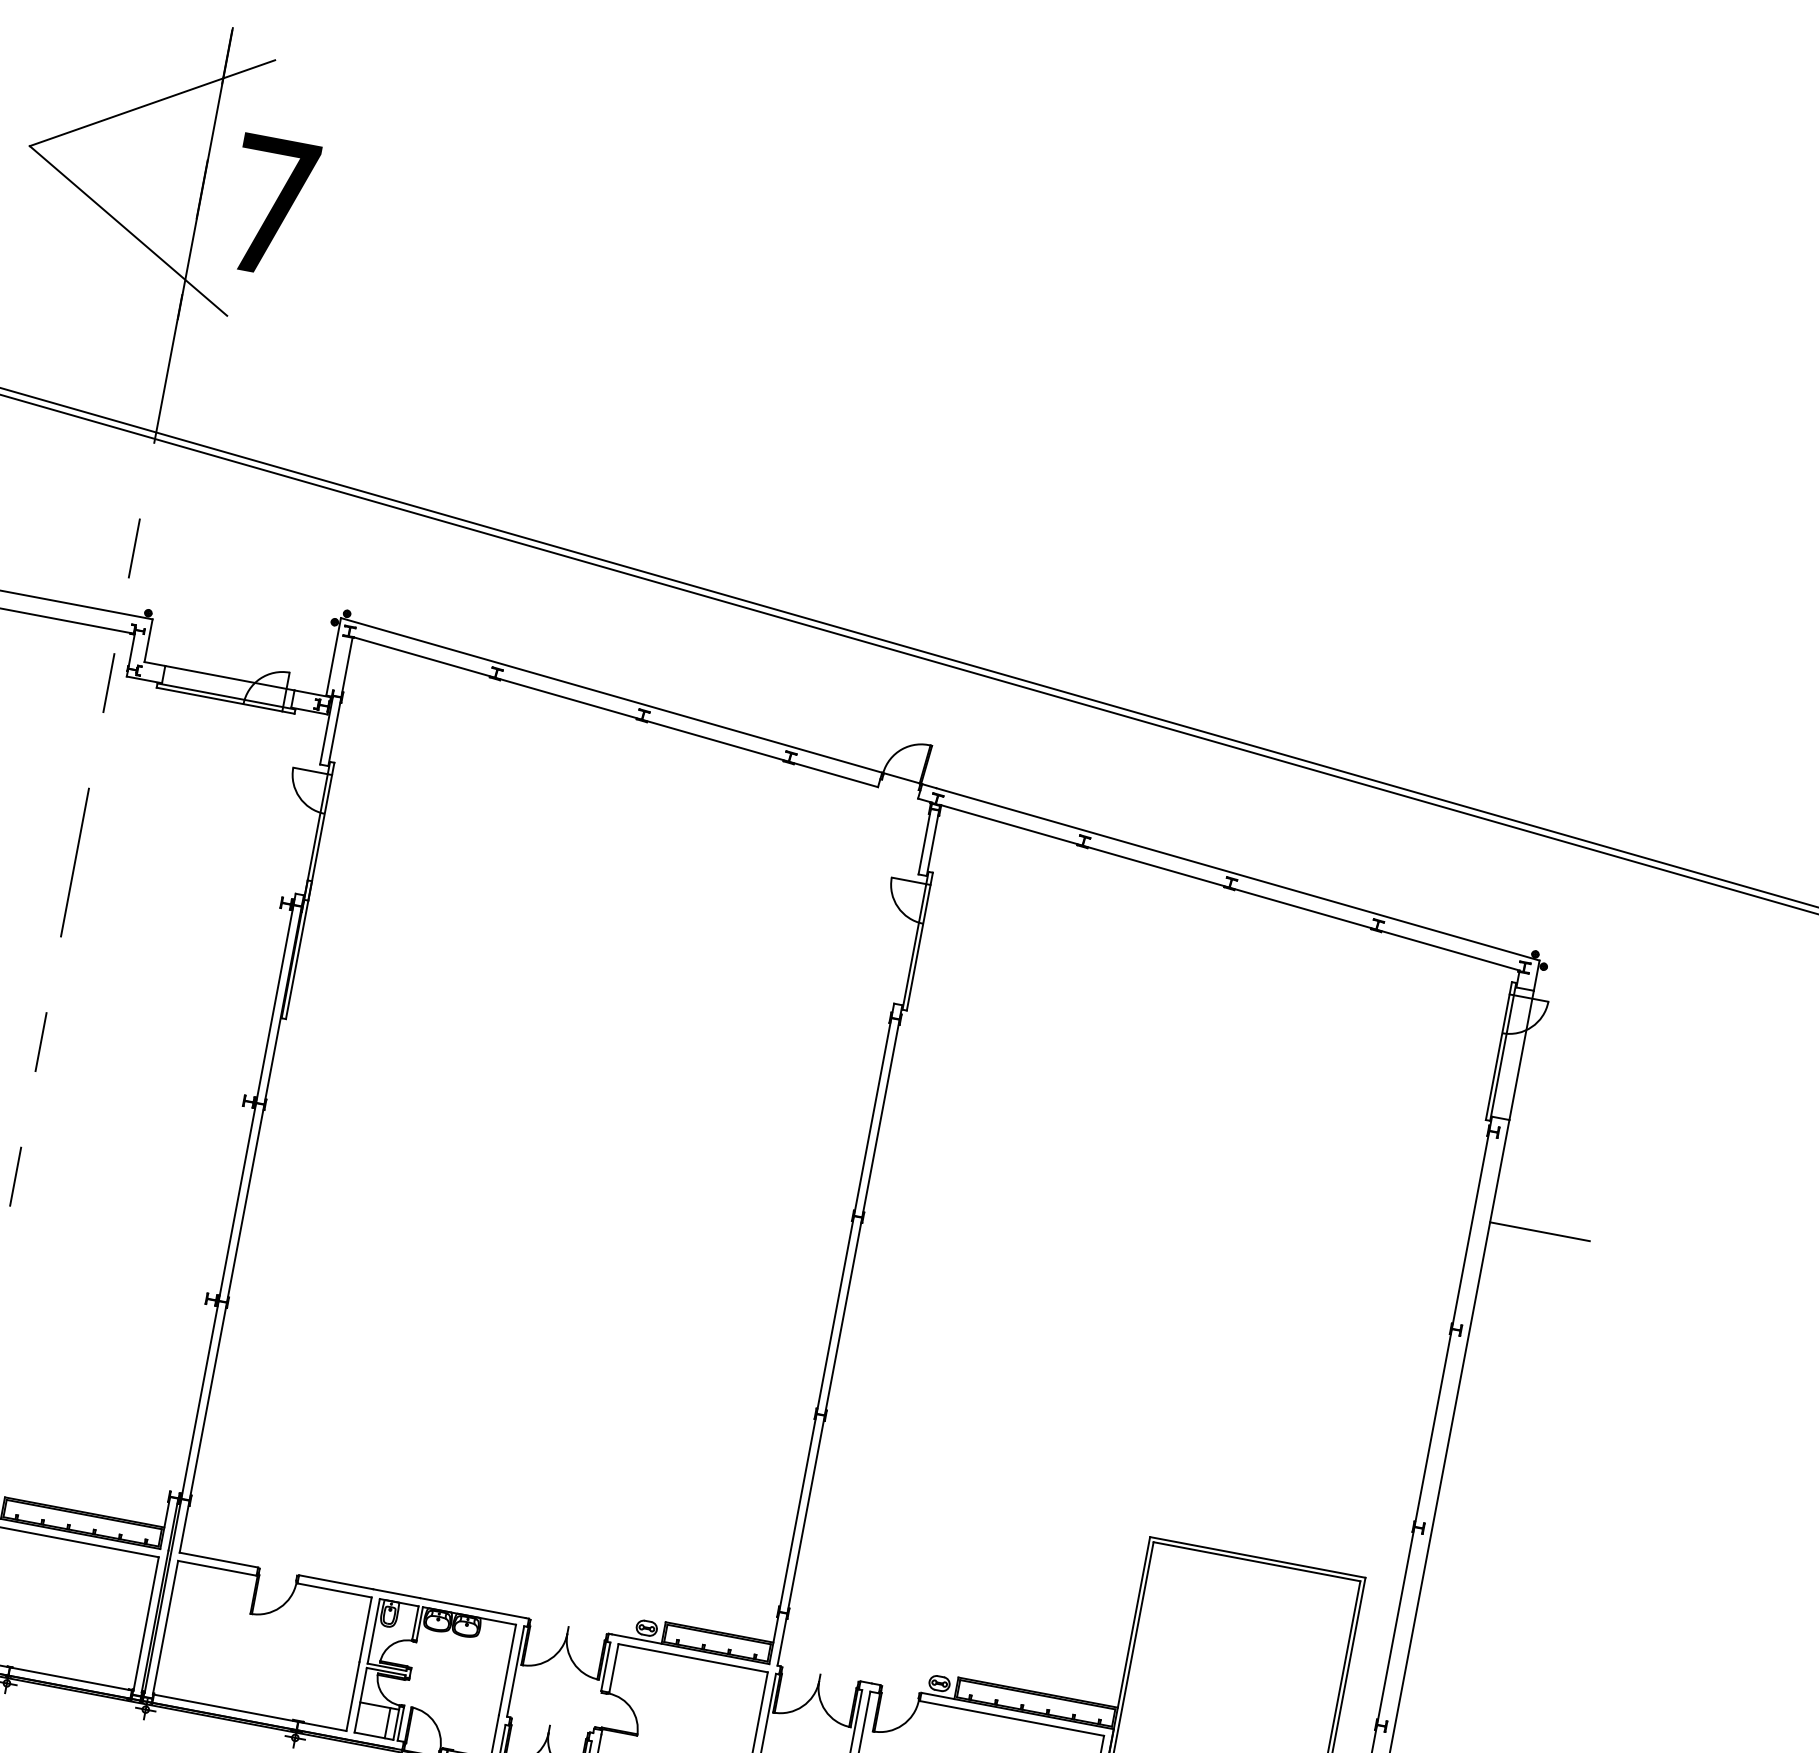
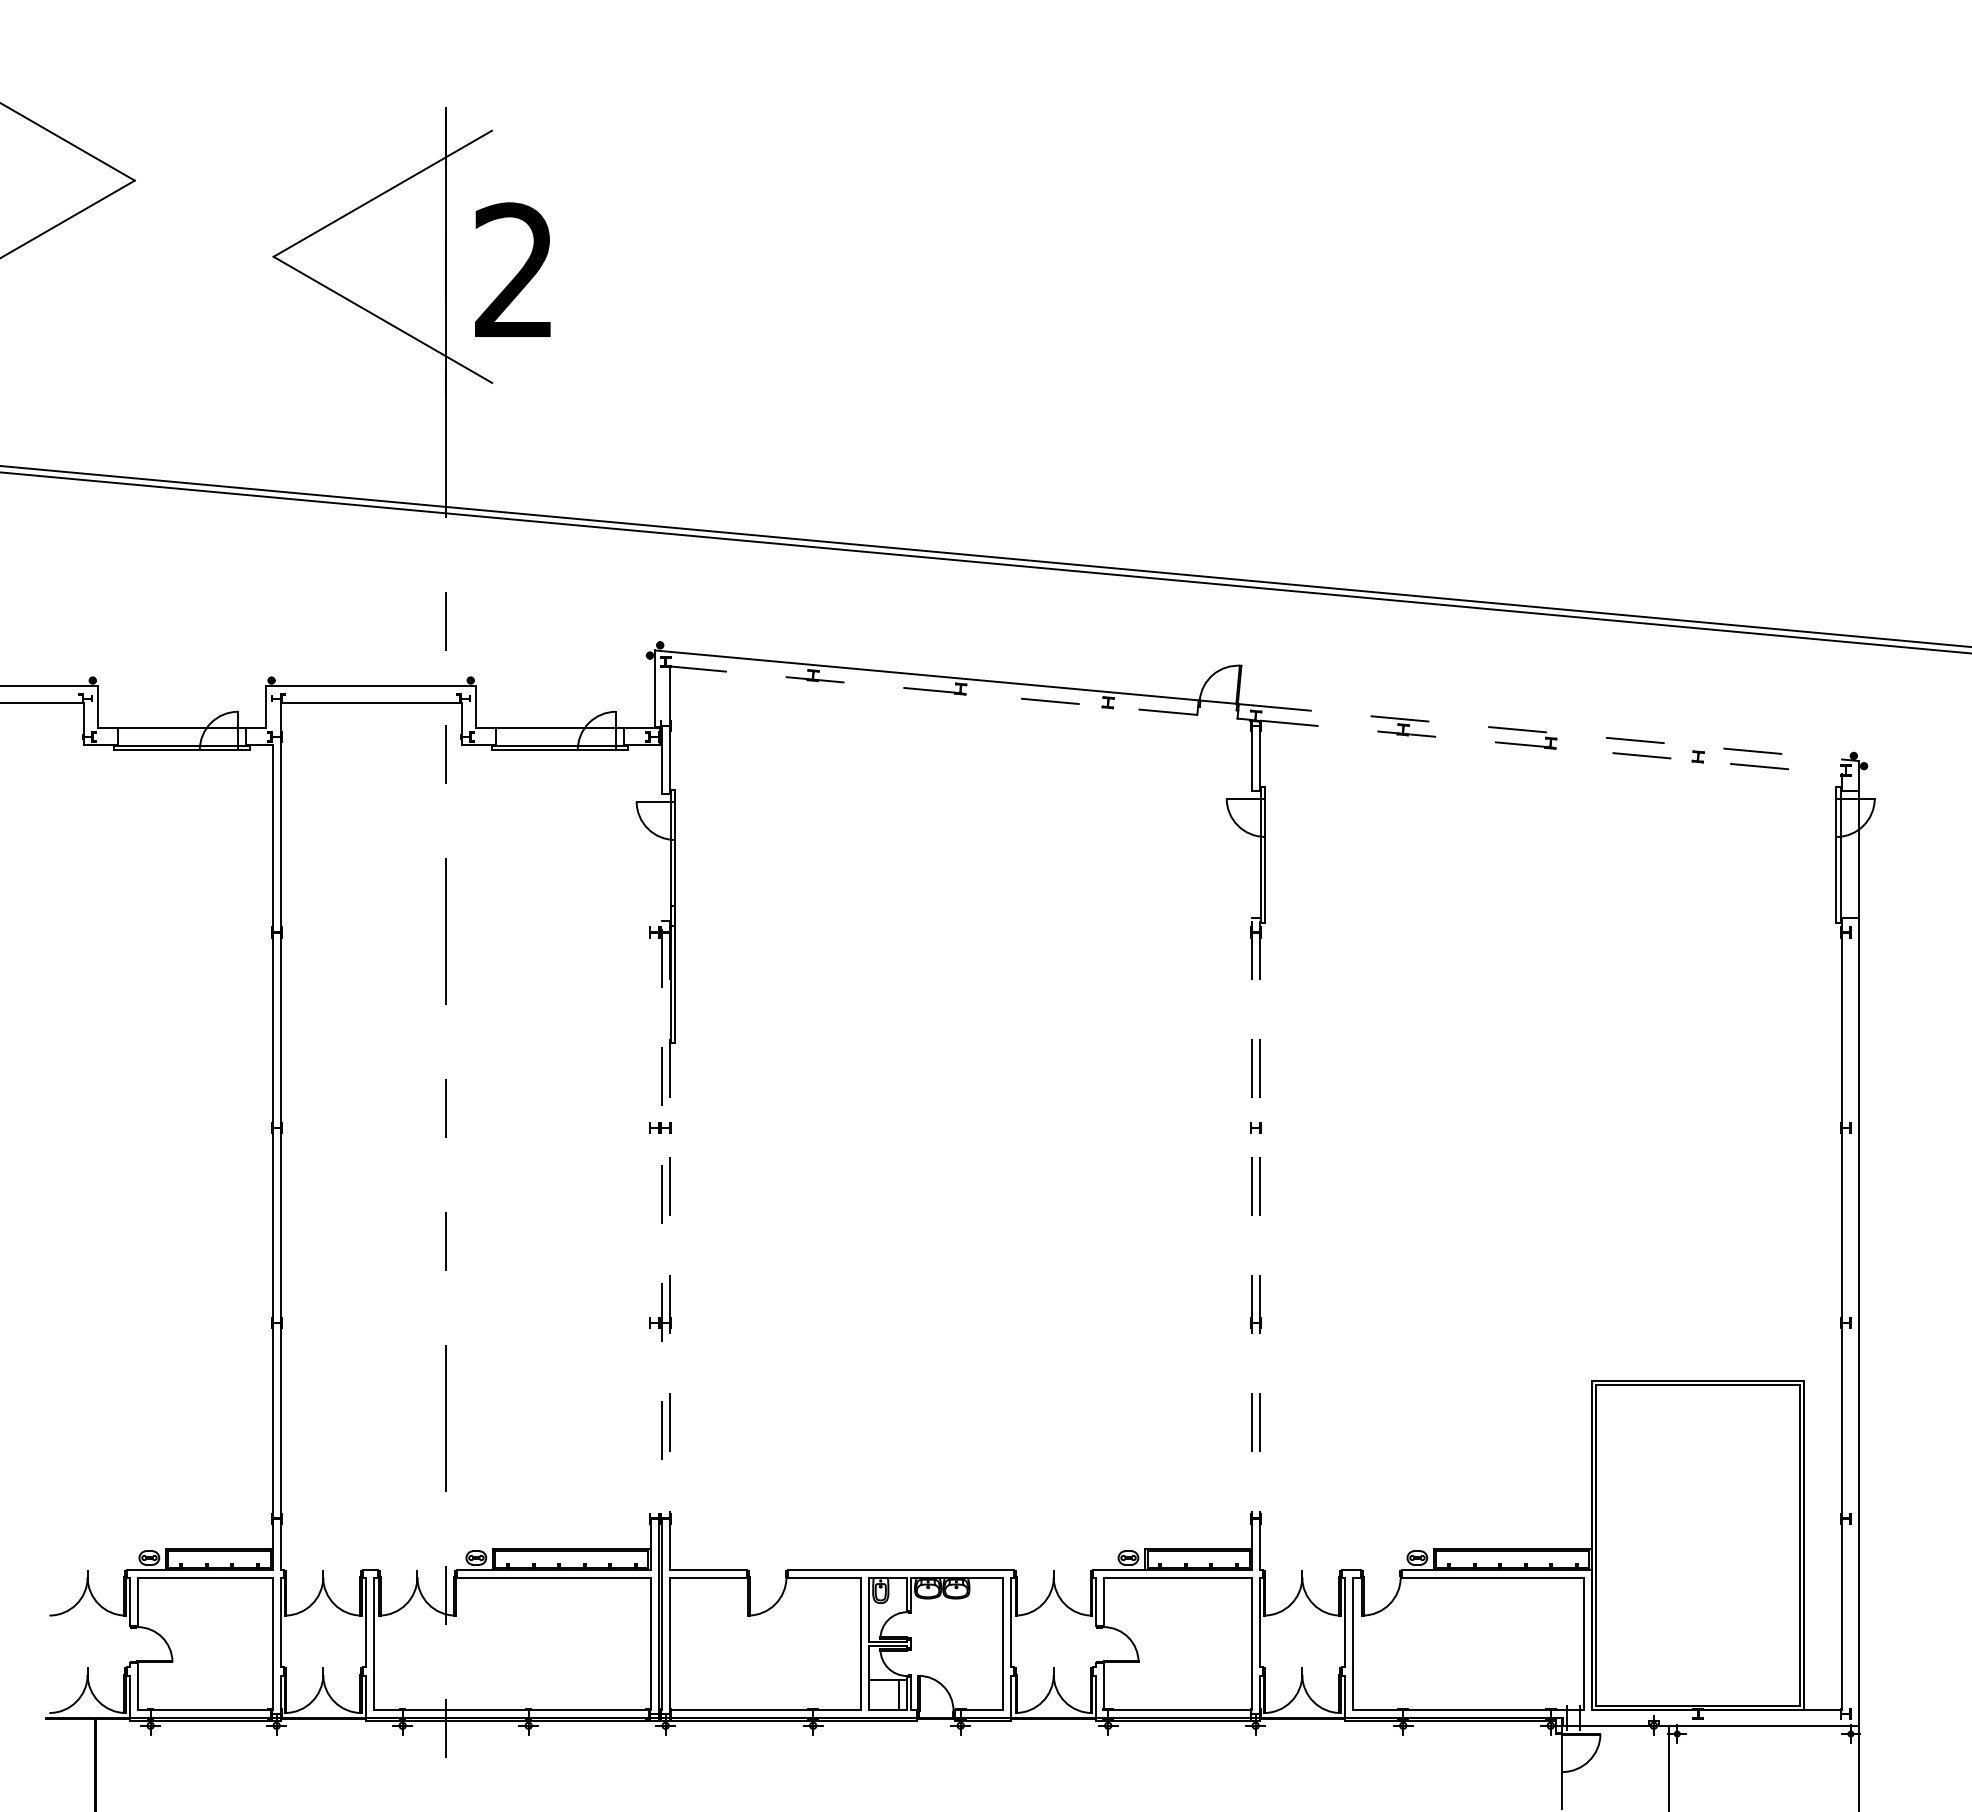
text: (270, 204) -> (513, 269), 7 -> 2
line: (615, 711) -> (933, 690), solid -> dashed
line: (1238, 874) -> (1556, 733), solid -> dashed
line: (1230, 887) -> (1551, 747), solid -> dashed
line: (241, 1223) -> (669, 1245), solid -> dashed
line: (232, 1226) -> (661, 1249), solid -> dashed
line: (1539, 1231) -> (1907, 1019), removed
line: (831, 1334) -> (1251, 1244), solid -> dashed
line: (839, 1335) -> (1259, 1244), solid -> dashed

